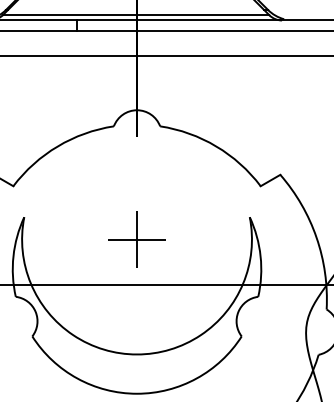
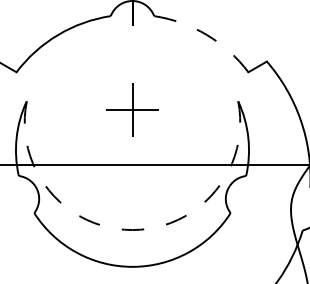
arc: (216, 146) -> (207, 35), solid -> dashed
part: (136, 239) -> (131, 110), moved
arc: (137, 354) -> (132, 230), solid -> dashed

